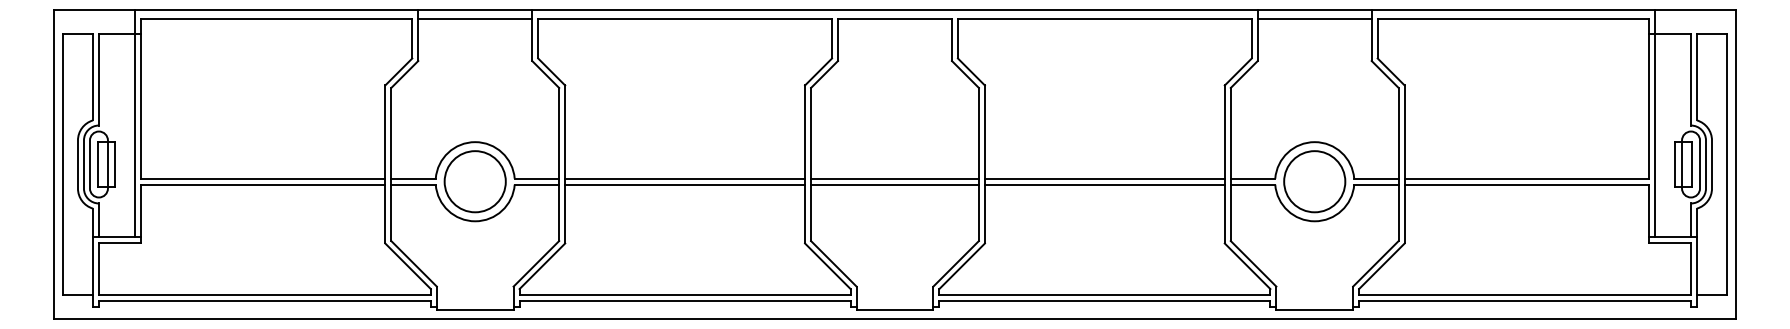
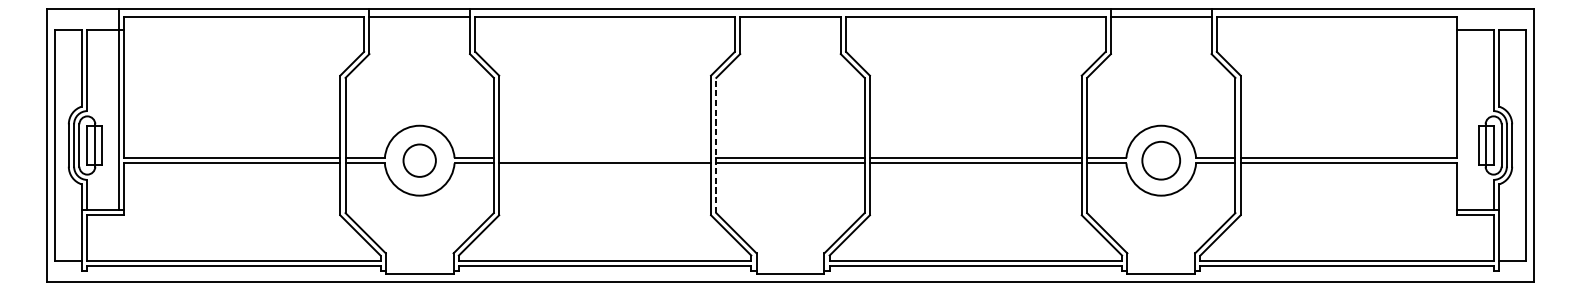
line: (1655, 123) -> (1462, 109), removed
line: (811, 164) -> (716, 145), solid -> dashed
line: (685, 178) -> (605, 157), removed
circle: (474, 181) -> (419, 160), size x0.6
circle: (1314, 181) -> (1161, 160), size x0.7

